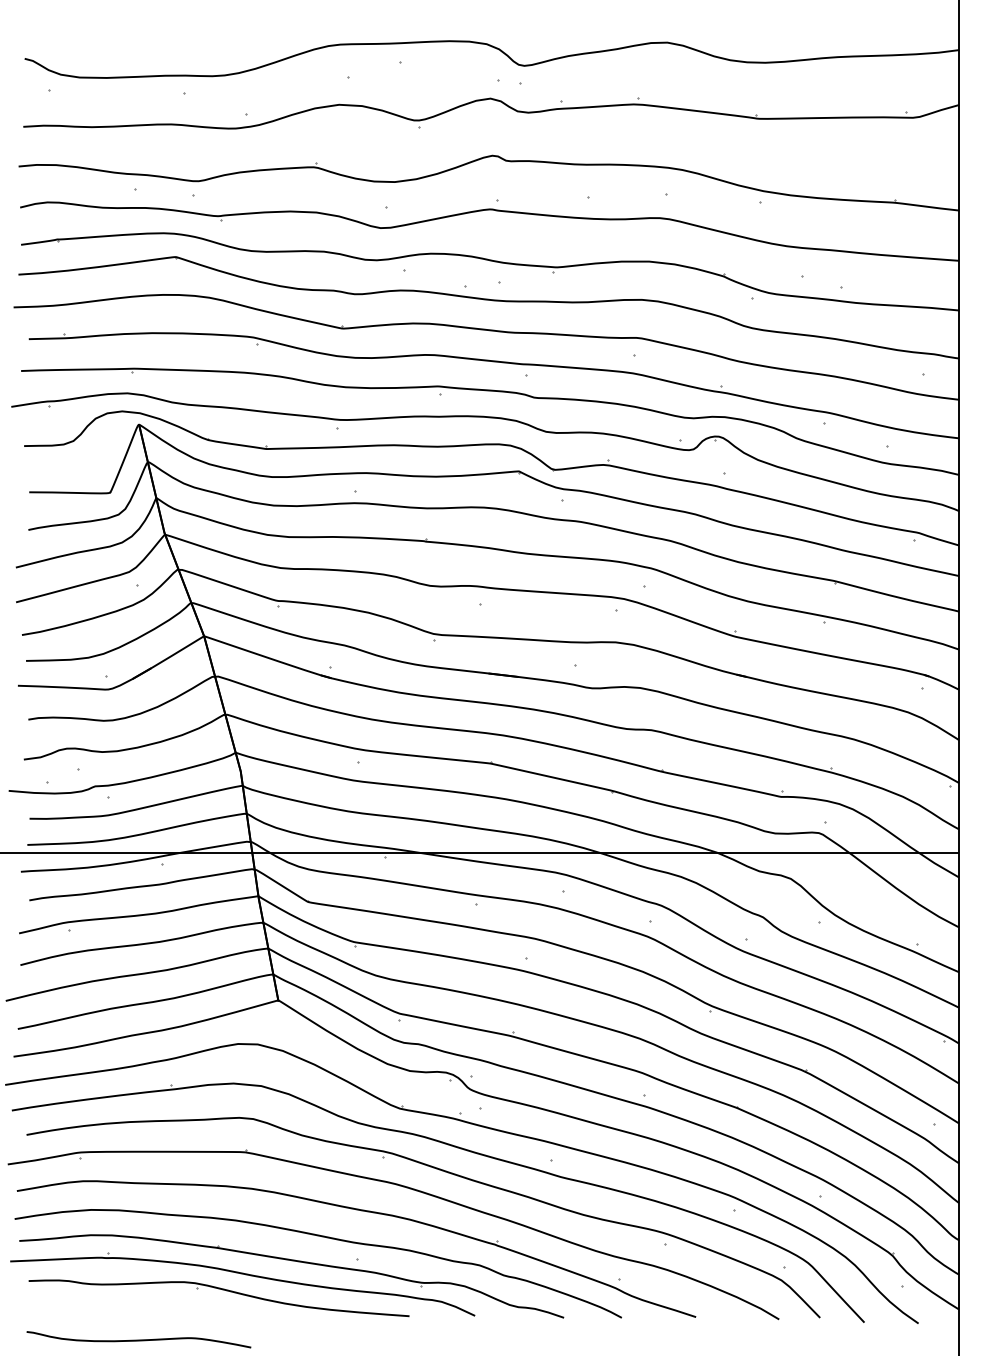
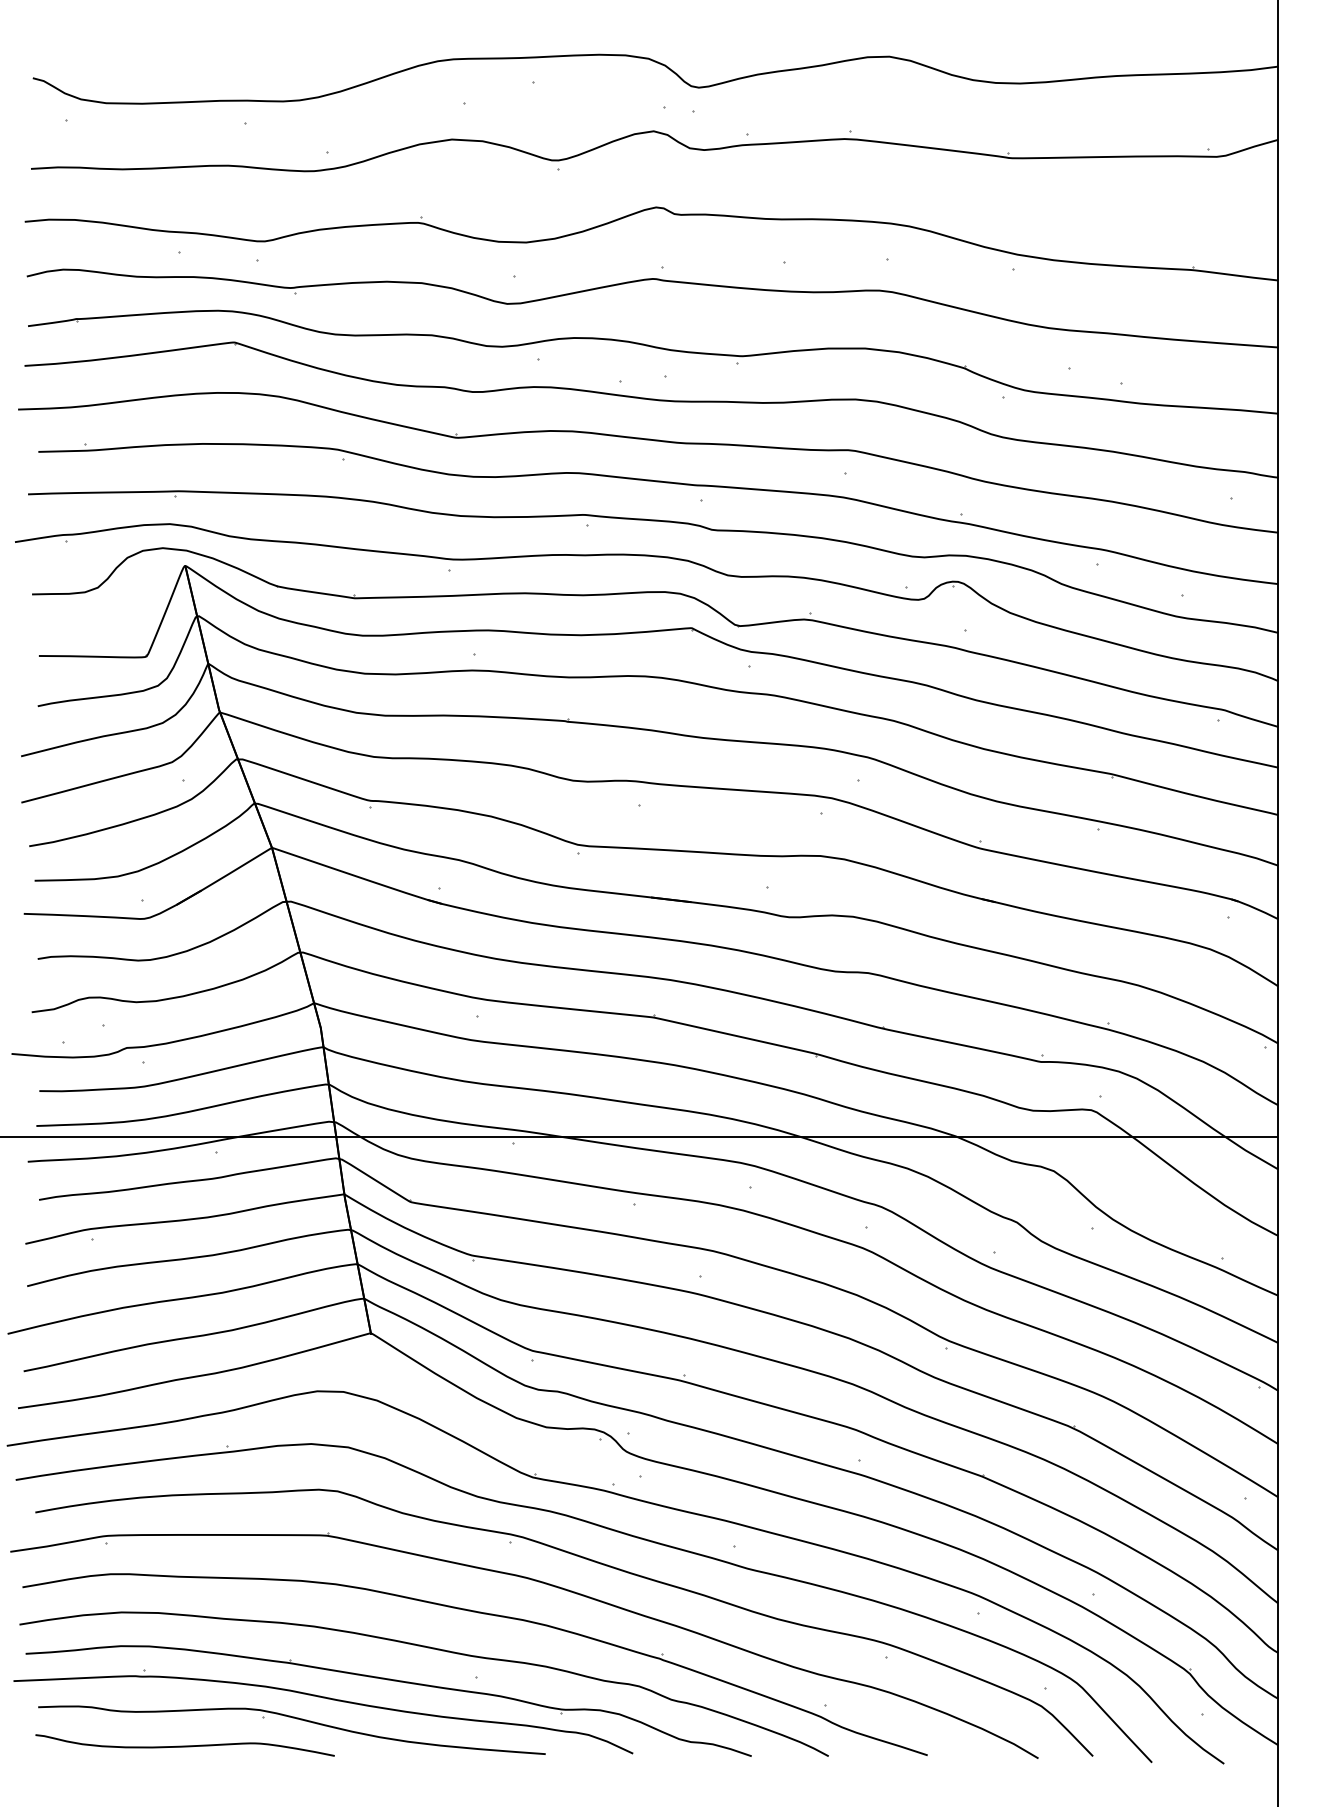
curve: (138, 1339) -> (184, 1745), moved

